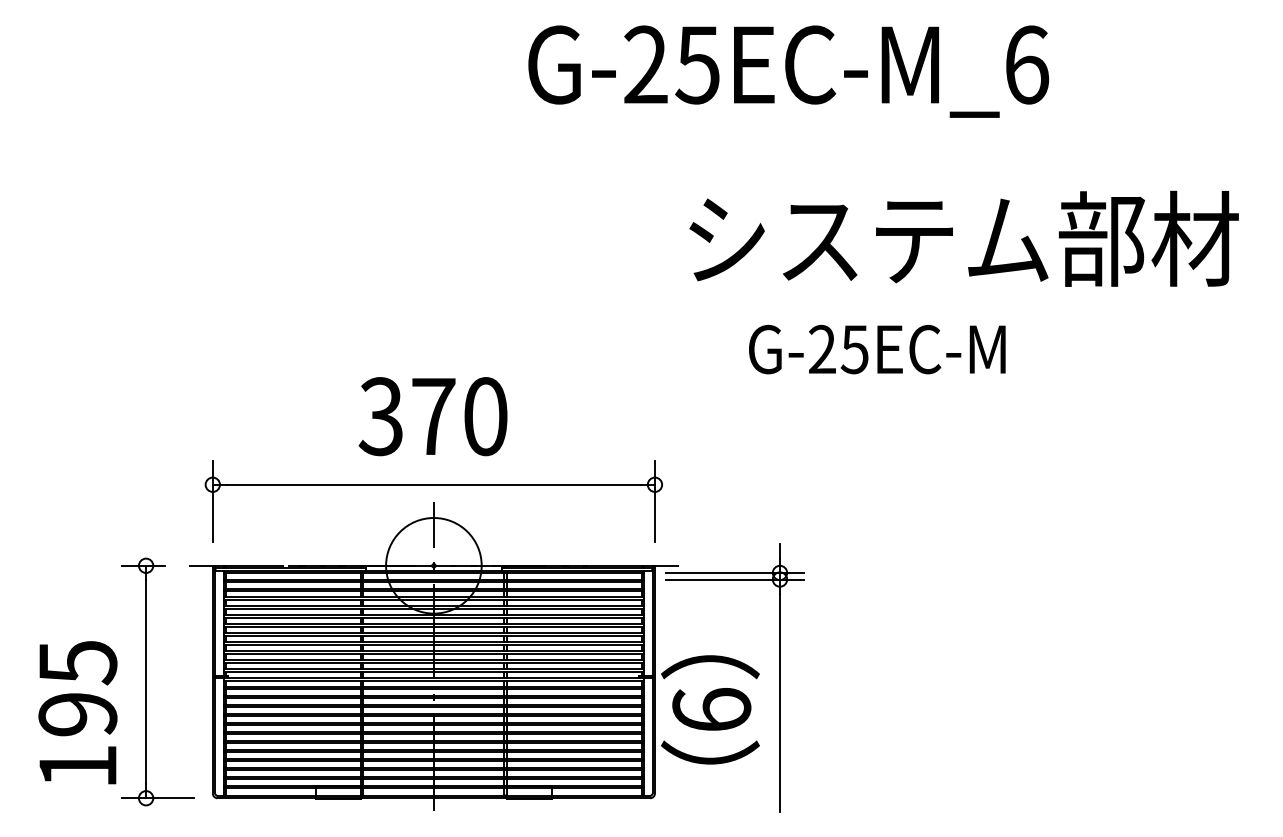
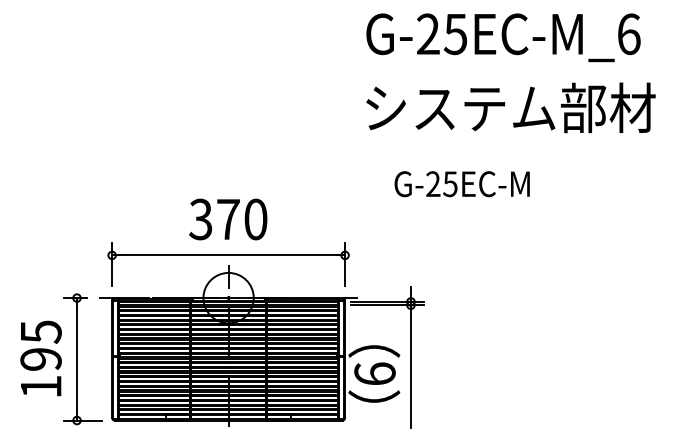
text: (788, 71) -> (503, 37), moved
text: (963, 238) -> (510, 107), moved
text: (76, 712) -> (40, 358), moved

